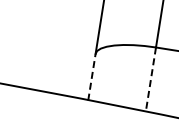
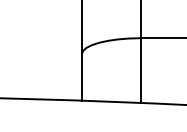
line: (92, 77) -> (82, 77), dashed -> solid
line: (150, 80) -> (140, 71), dashed -> solid

